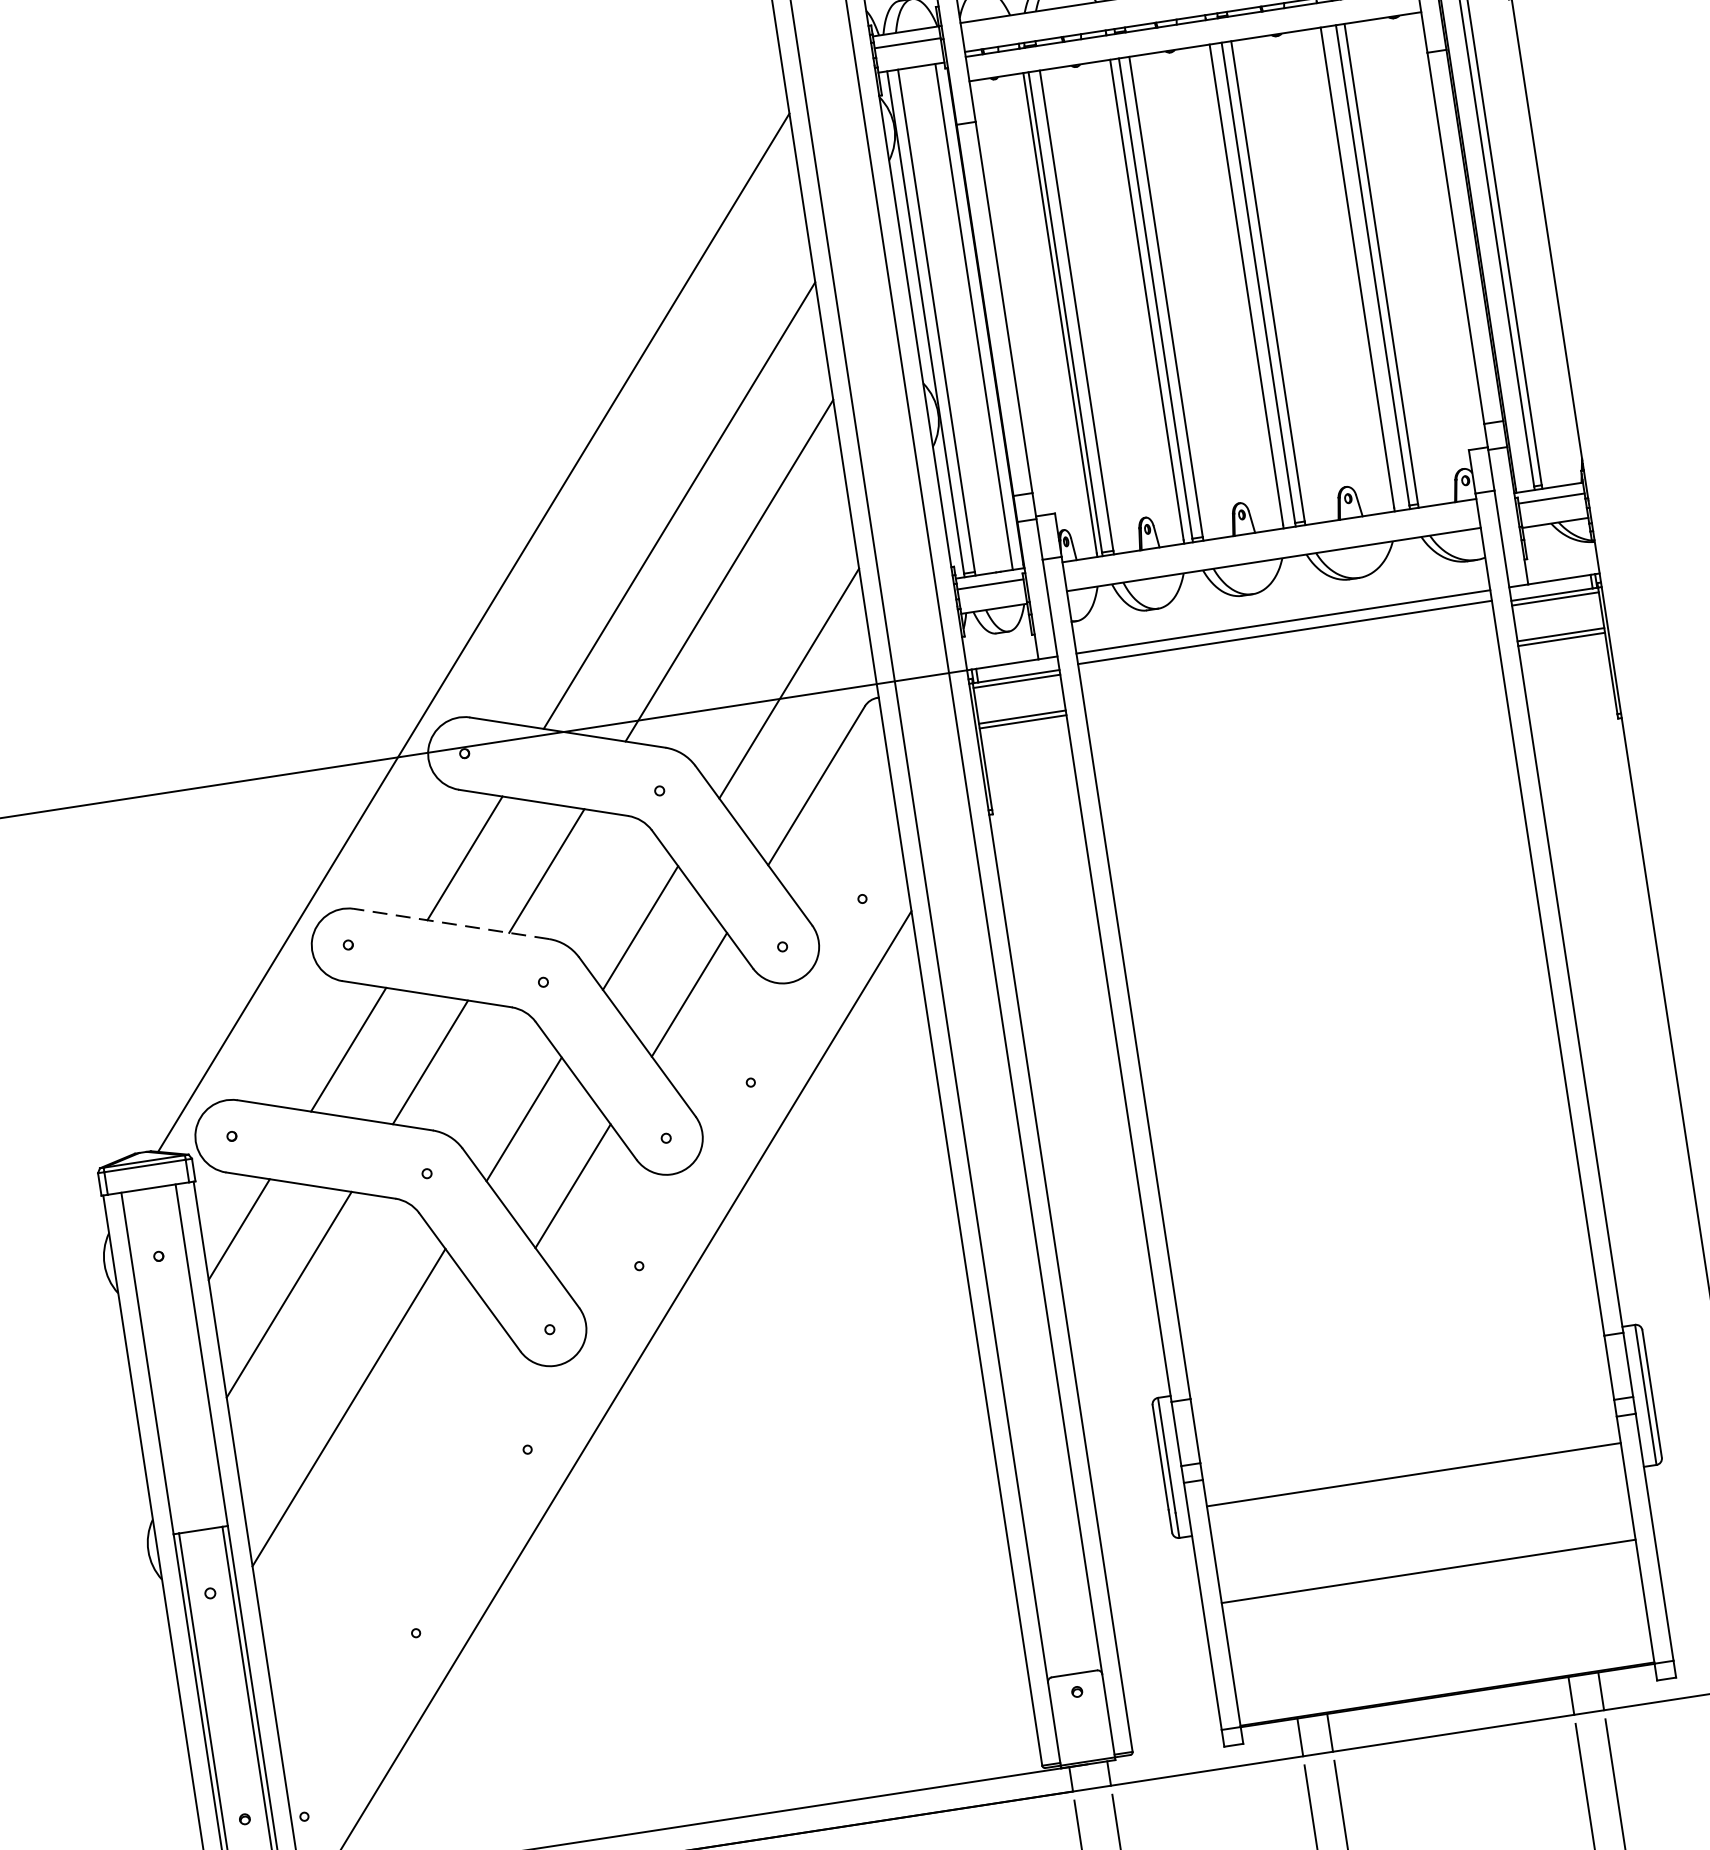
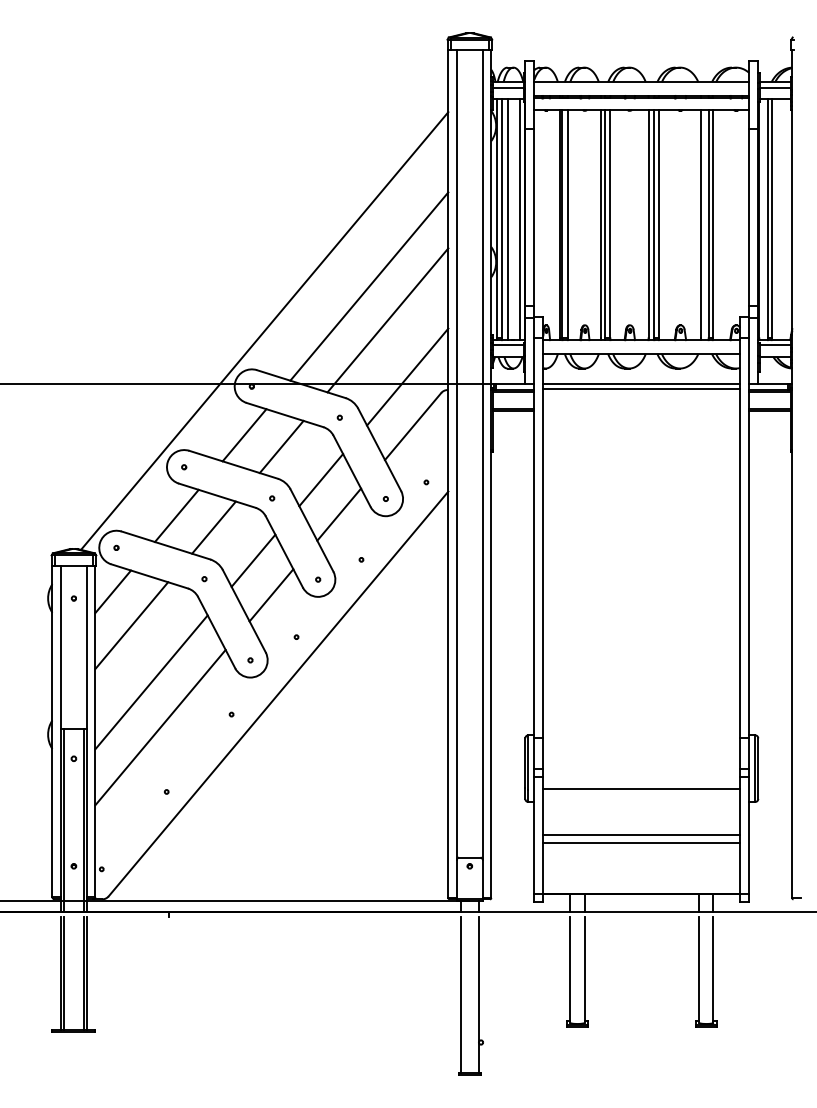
line: (950, 319) -> (508, 219), added
line: (451, 923) -> (233, 464), dashed -> solid
line: (382, 1499) -> (160, 727), added
line: (1430, 1588) -> (641, 843), added

